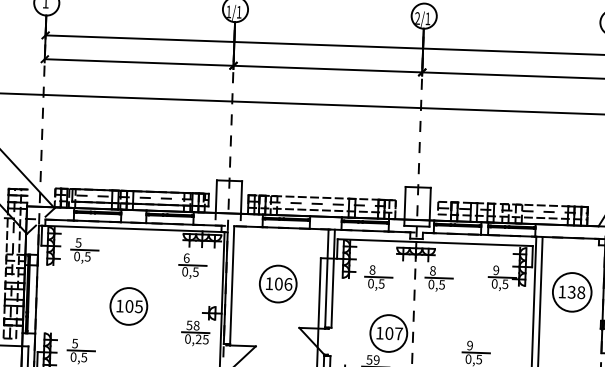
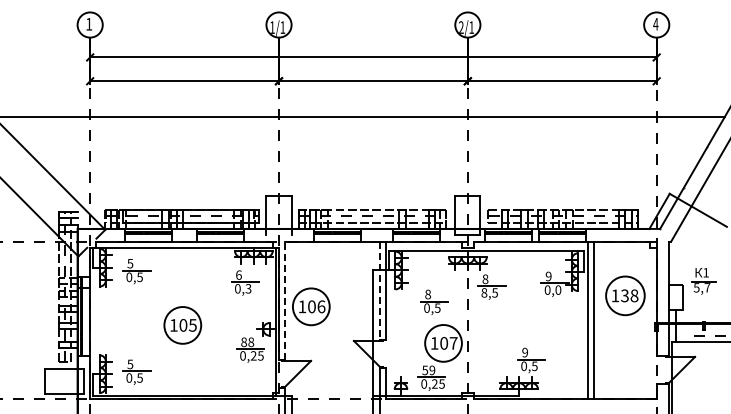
text: (195, 271) -> (248, 288), 0,5 -> 0,3
part: (378, 277) -> (434, 301), moved
line: (326, 279) -> (379, 291), solid -> dashed
part: (278, 283) -> (311, 306), moved
text: (505, 283) -> (558, 289), 0,5 -> 0,0
line: (232, 285) -> (285, 300), solid -> dashed
text: (431, 285) -> (484, 293), 0,5 -> 8,5
text: (188, 324) -> (243, 341), 58 -> 88

